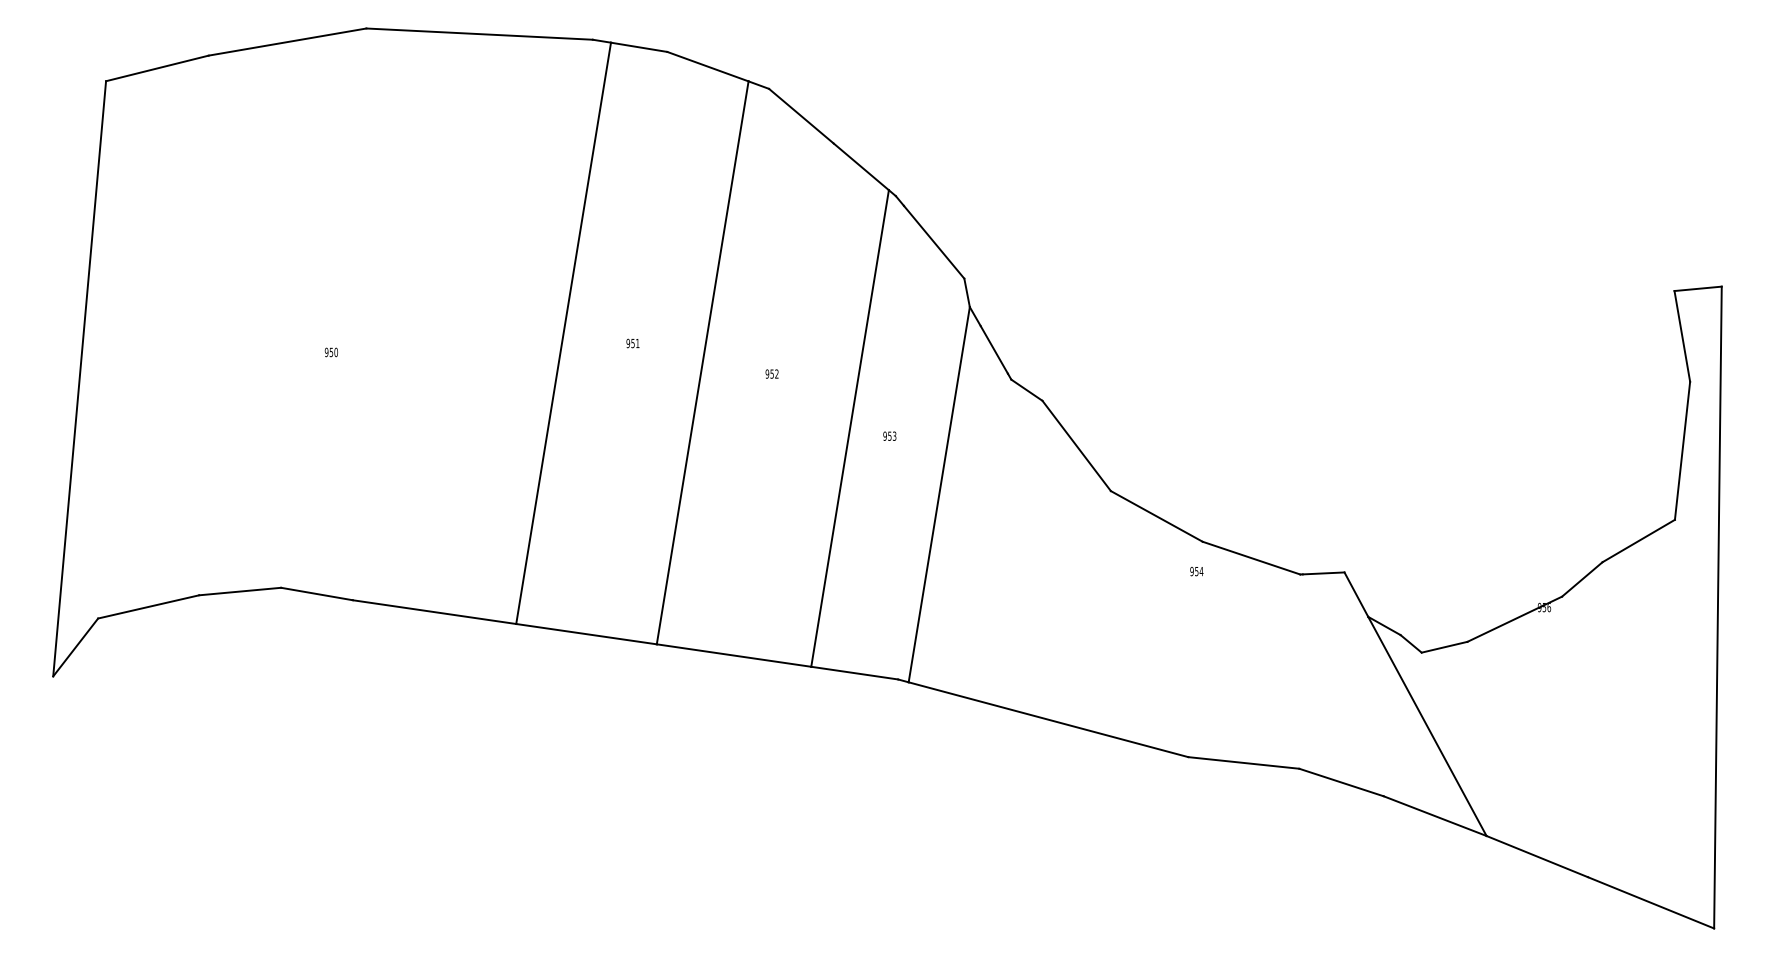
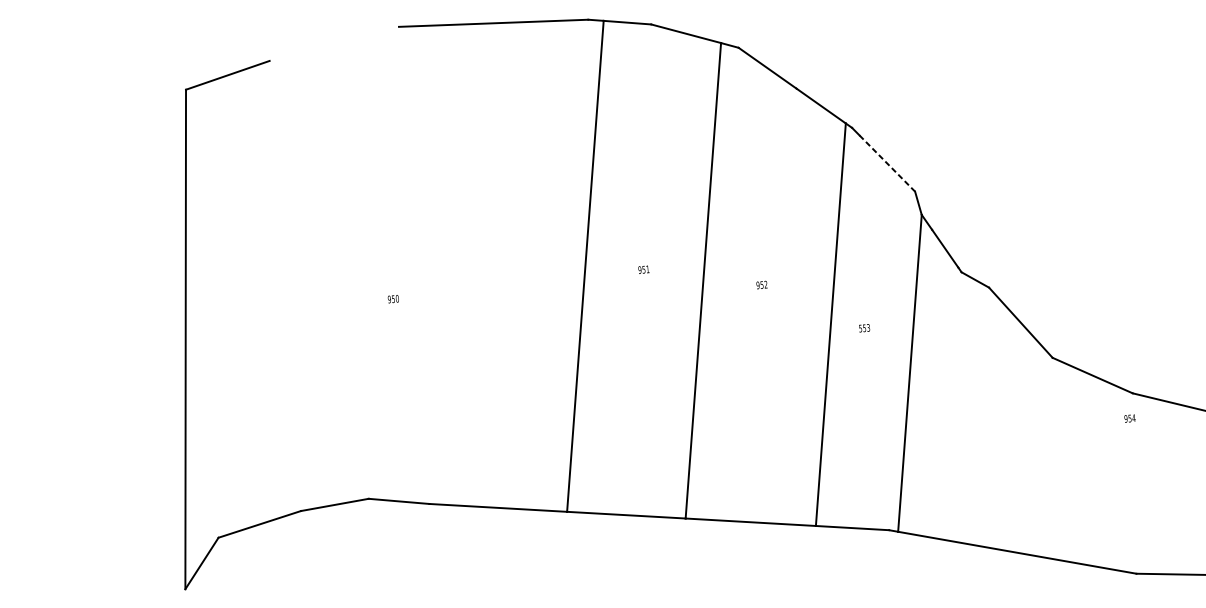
line: (287, 41) -> (334, 43), removed
line: (934, 242) -> (887, 163), solid -> dashed
text: (884, 435) -> (860, 328), 953 -> 553

